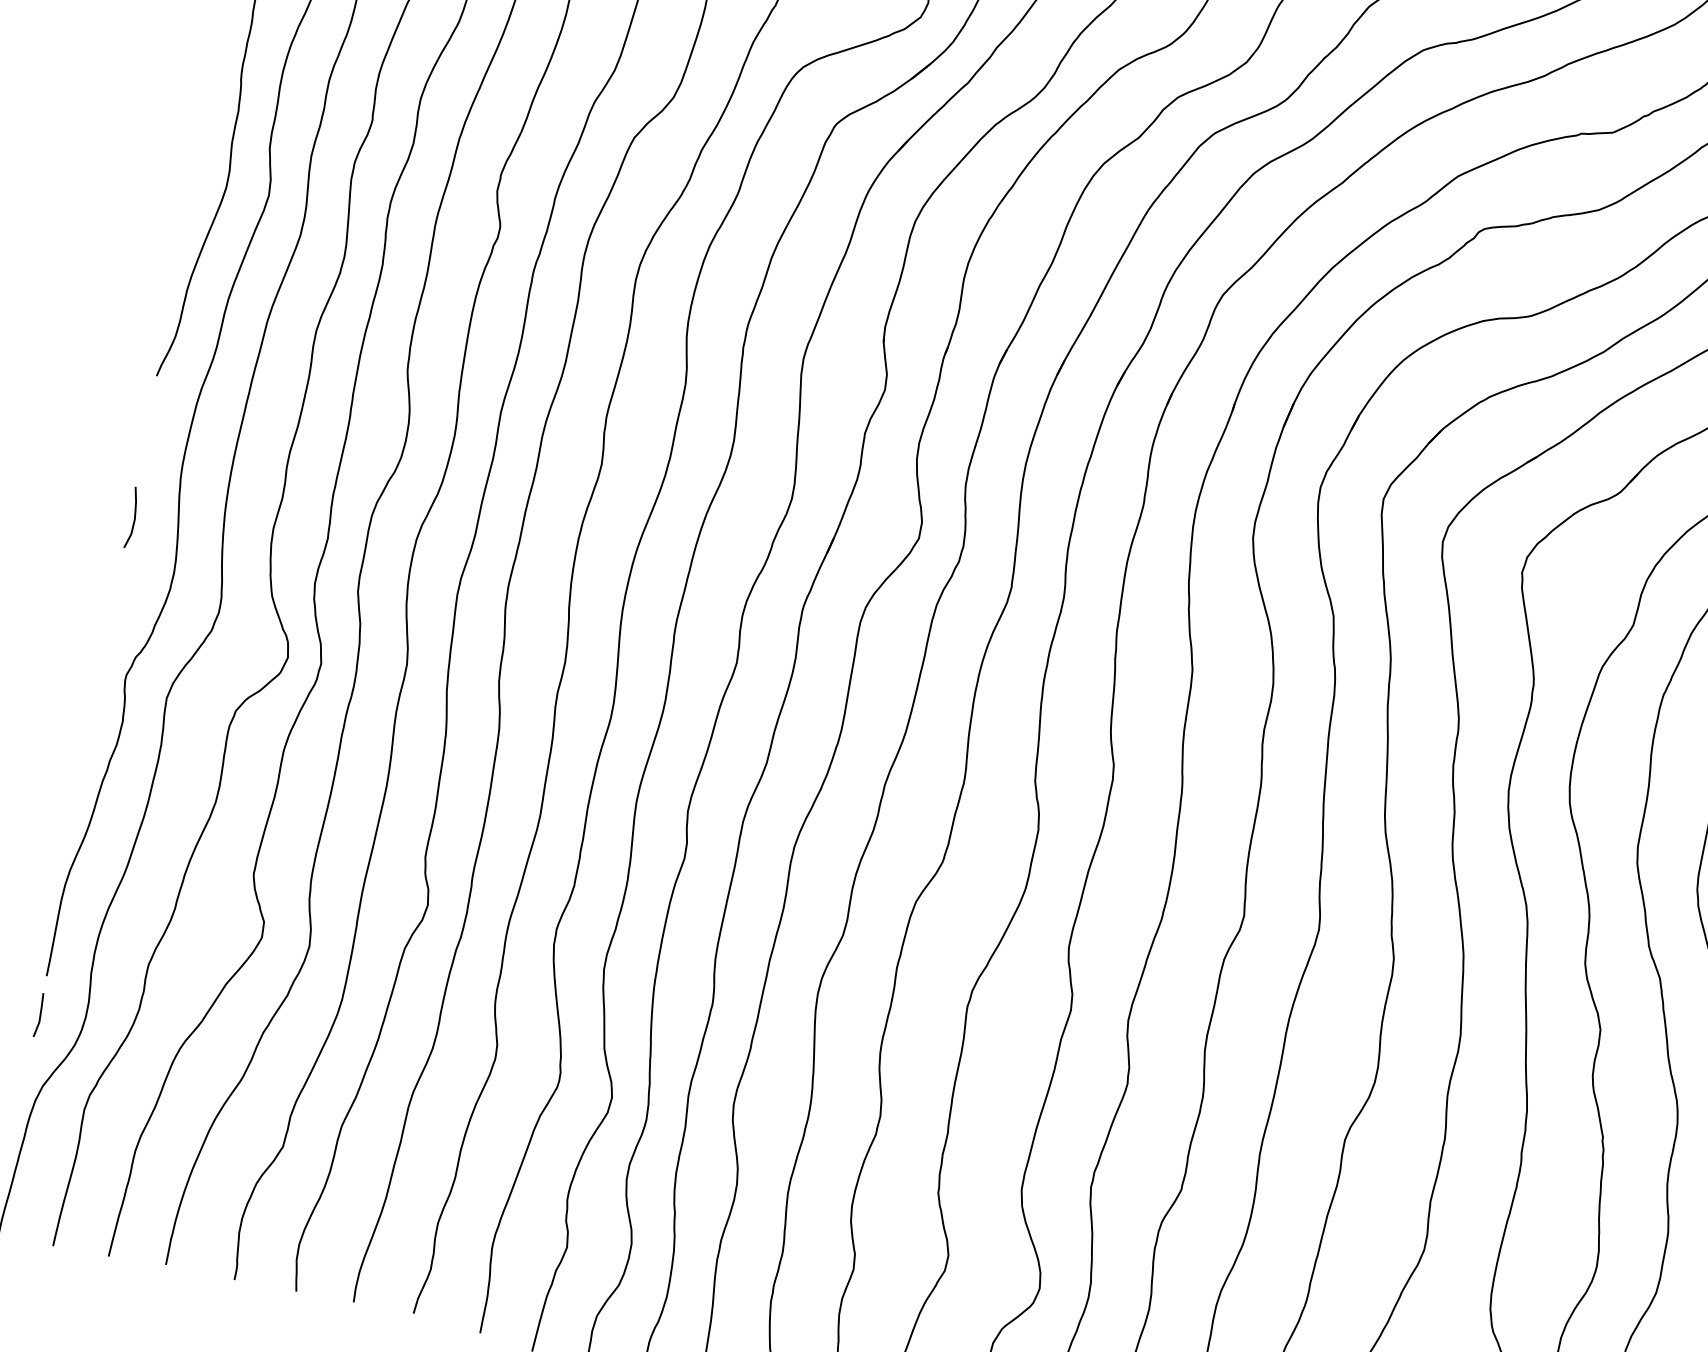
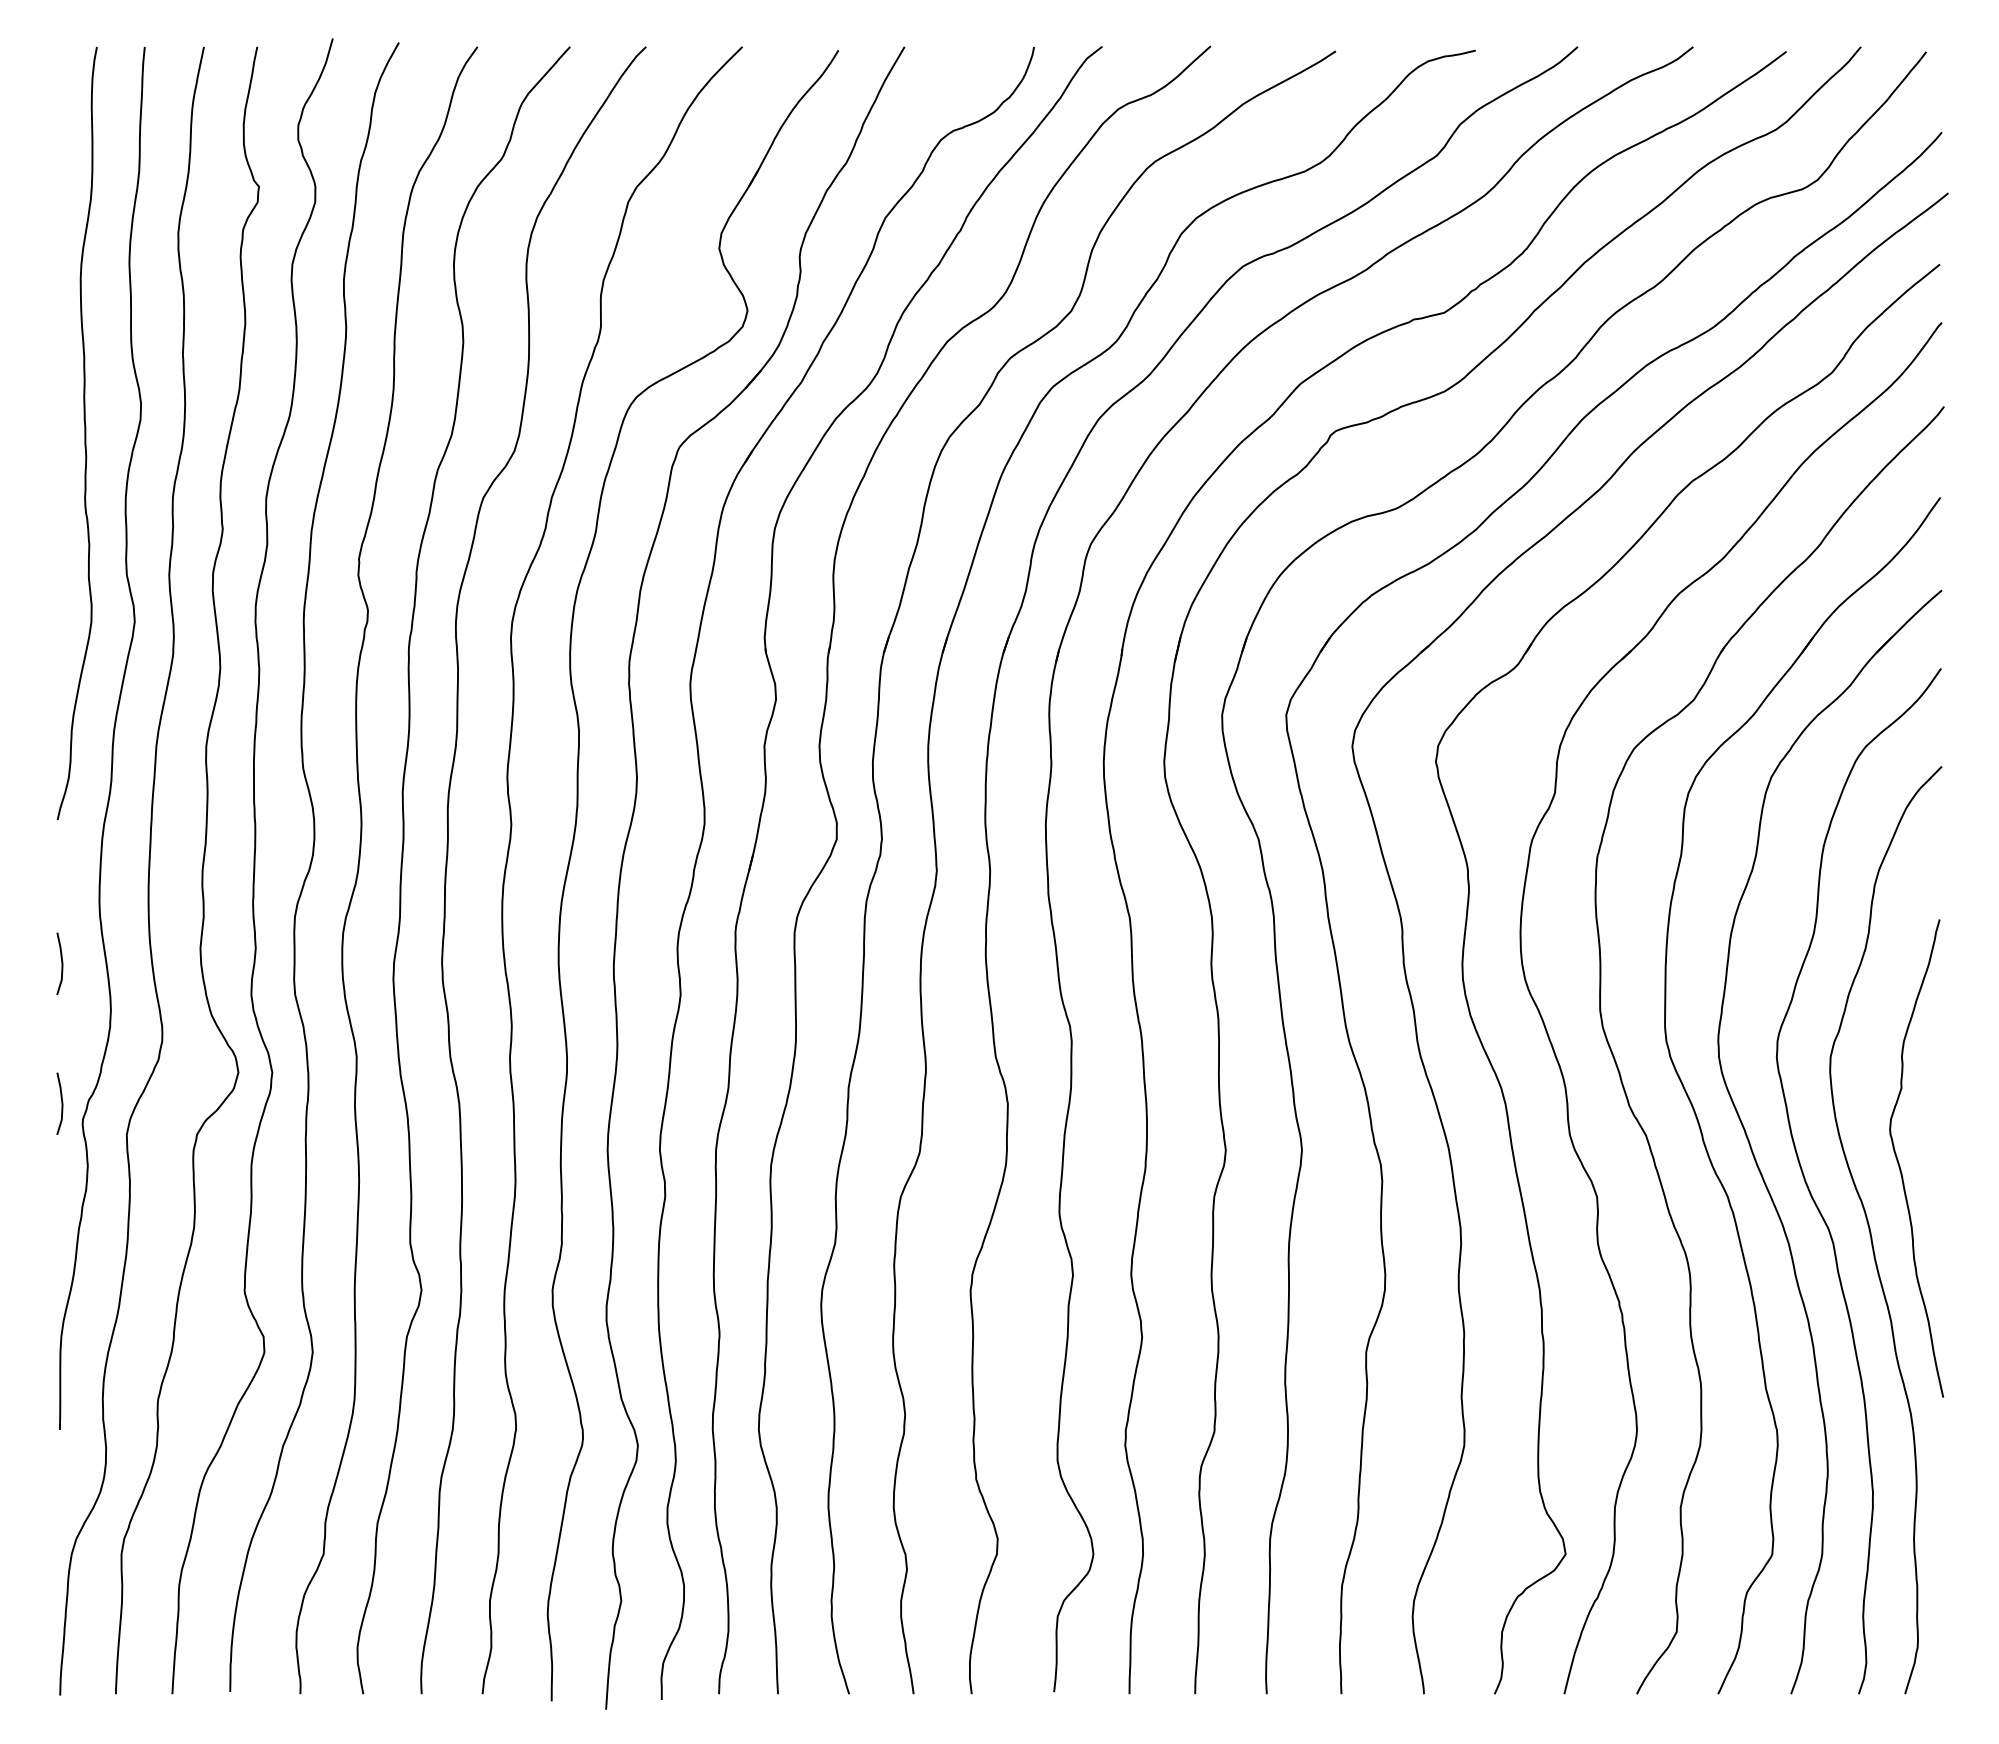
curve: (108, 655) -> (61, 1103), added
line: (40, 1015) -> (60, 1469), removed

